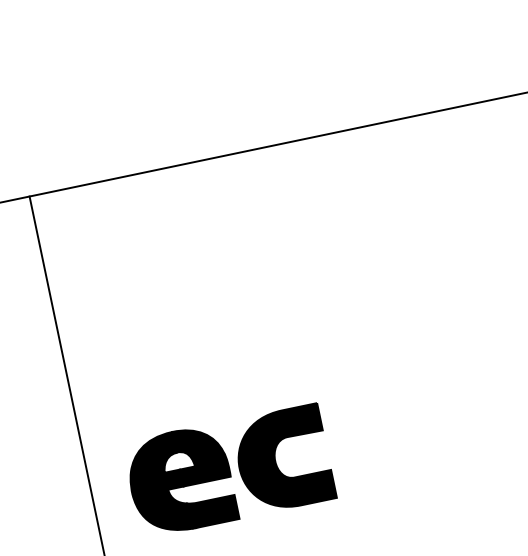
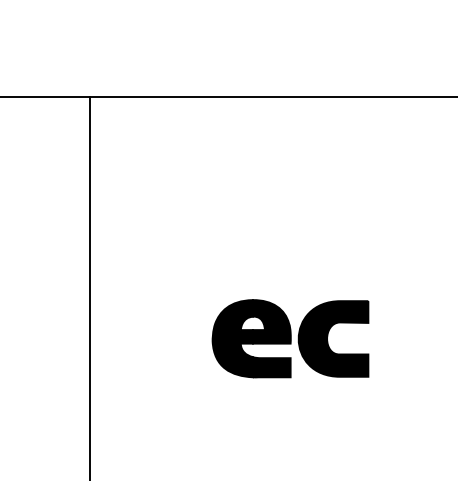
part: (229, 470) -> (290, 338), moved

